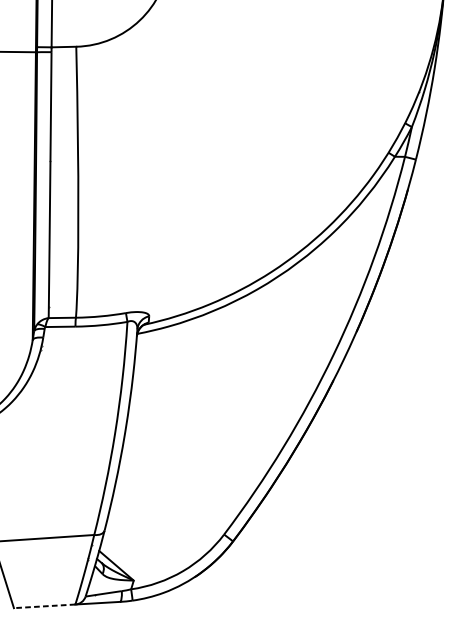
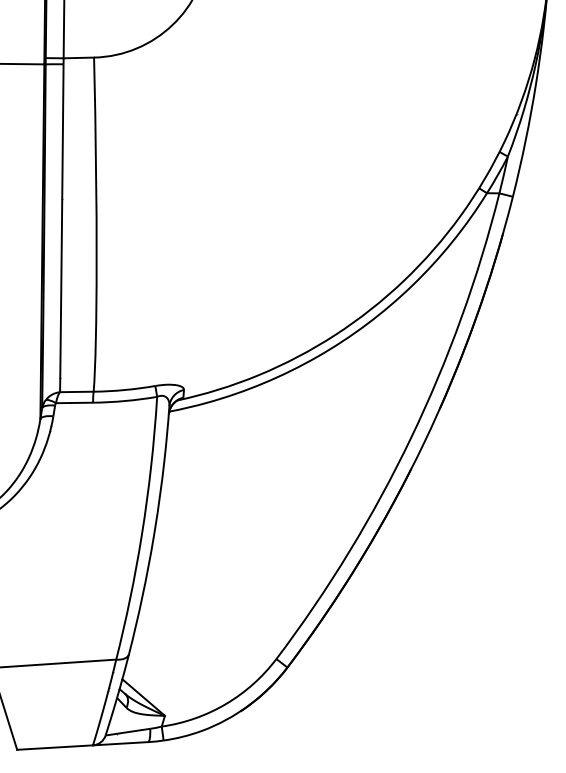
line: (44, 606) -> (55, 747), dashed -> solid

